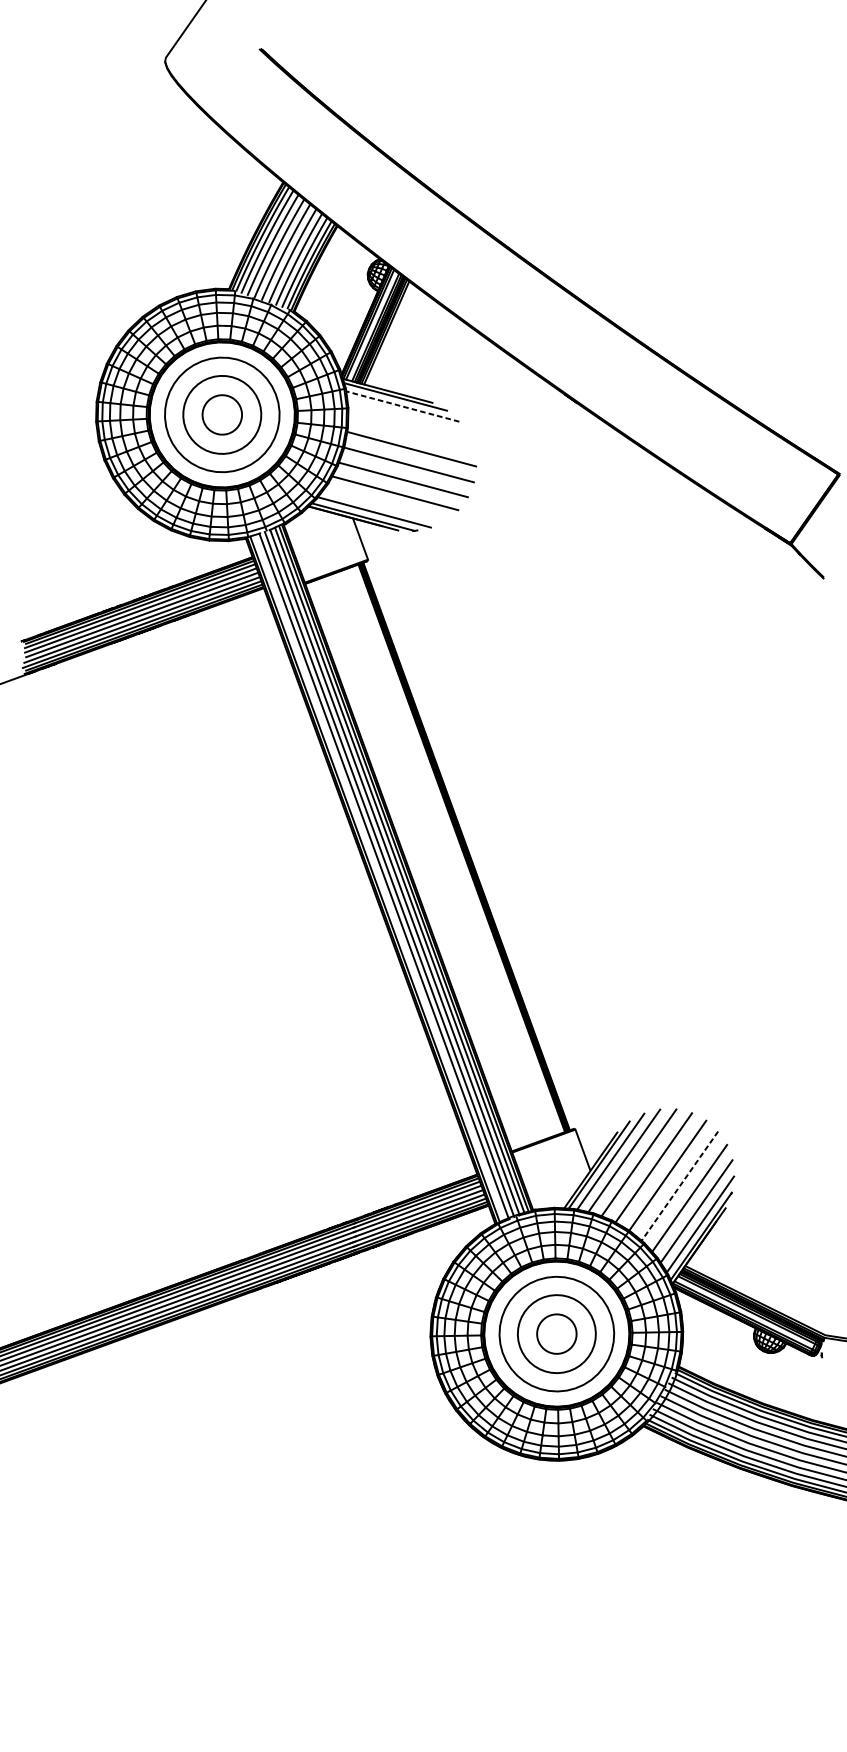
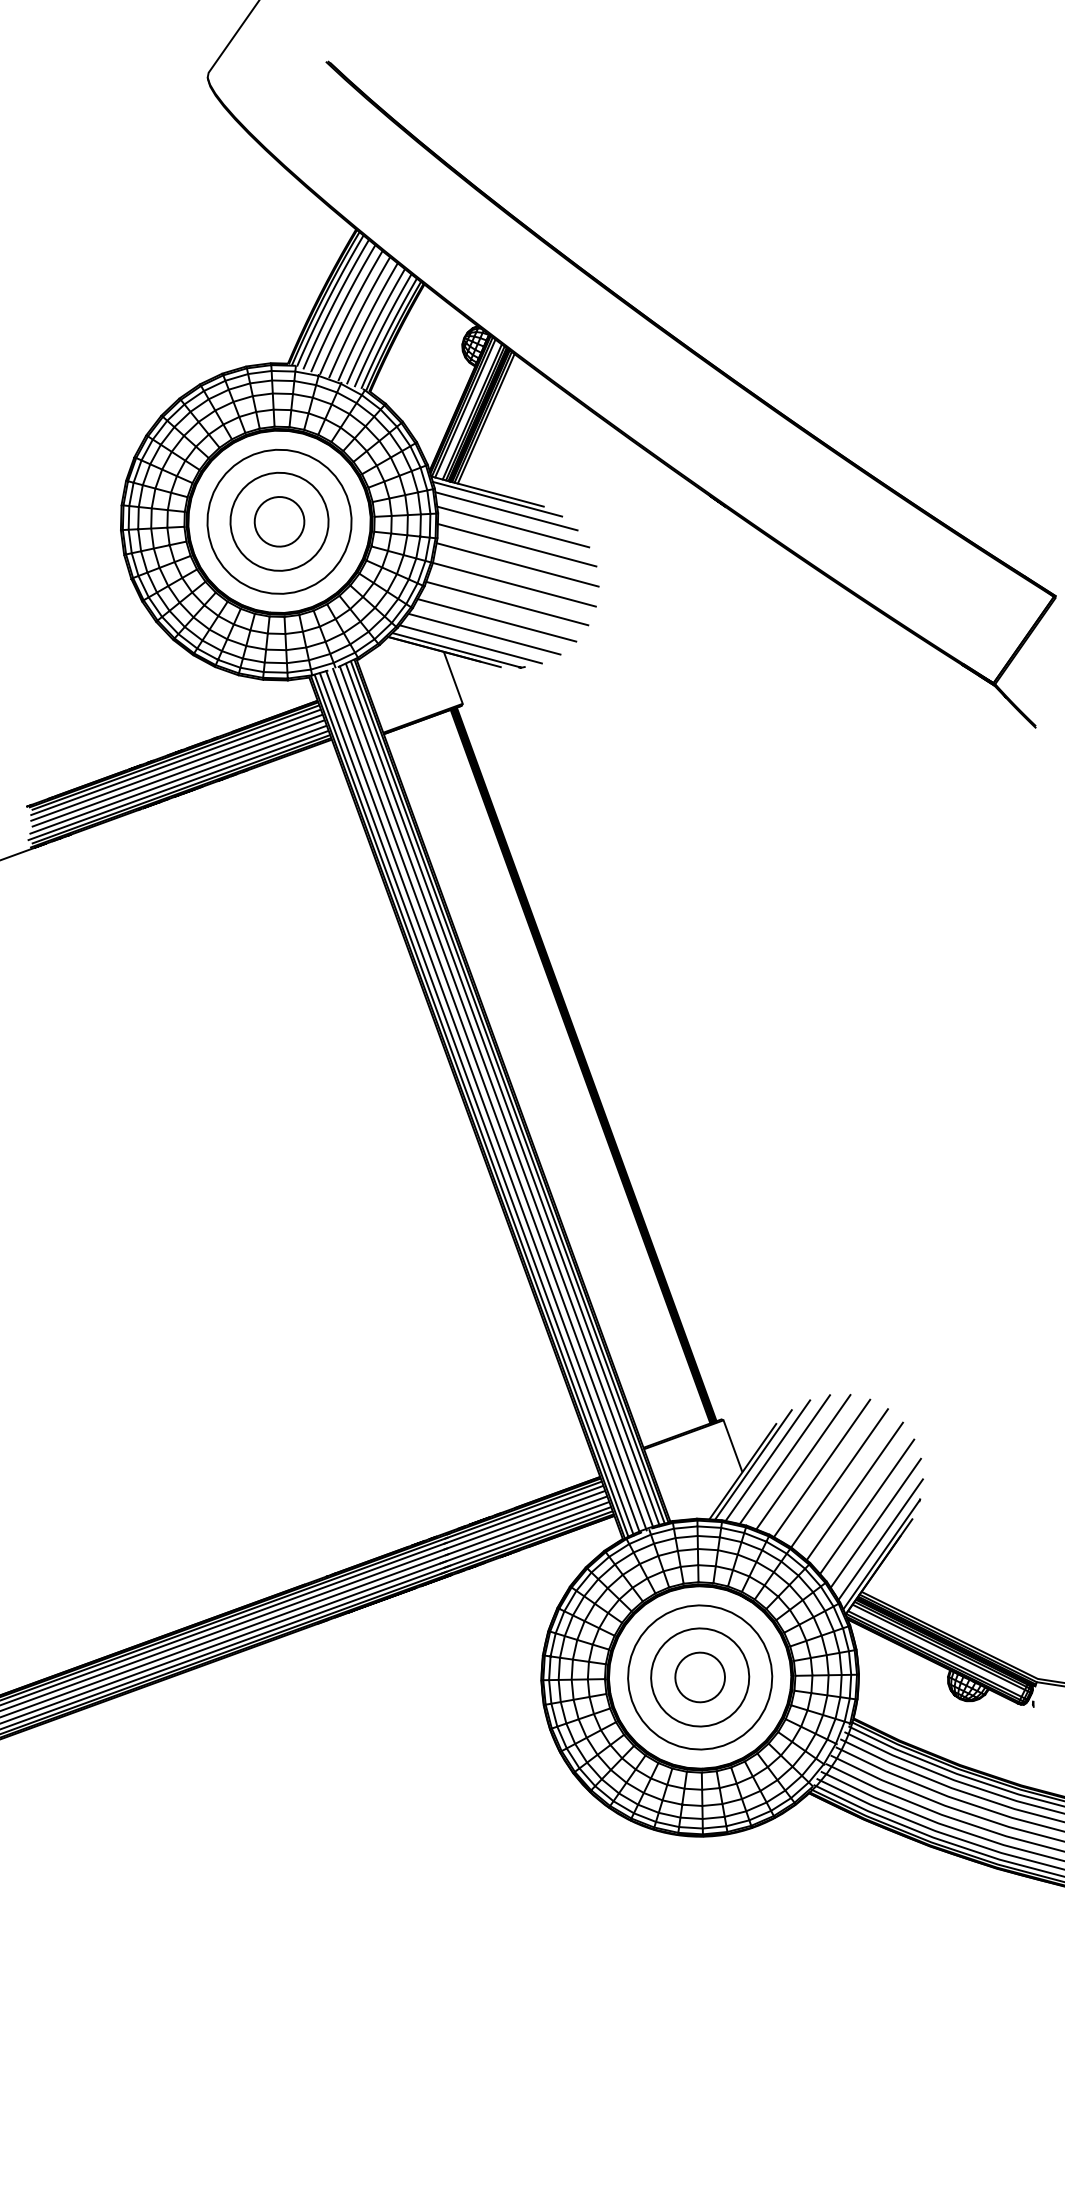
line: (402, 406) -> (506, 511), dashed -> solid
line: (408, 418) -> (513, 526), added
line: (410, 433) -> (516, 545), added
line: (385, 503) -> (484, 633), added
line: (378, 878) -> (476, 1104), added
line: (679, 1186) -> (854, 1491), dashed -> solid

